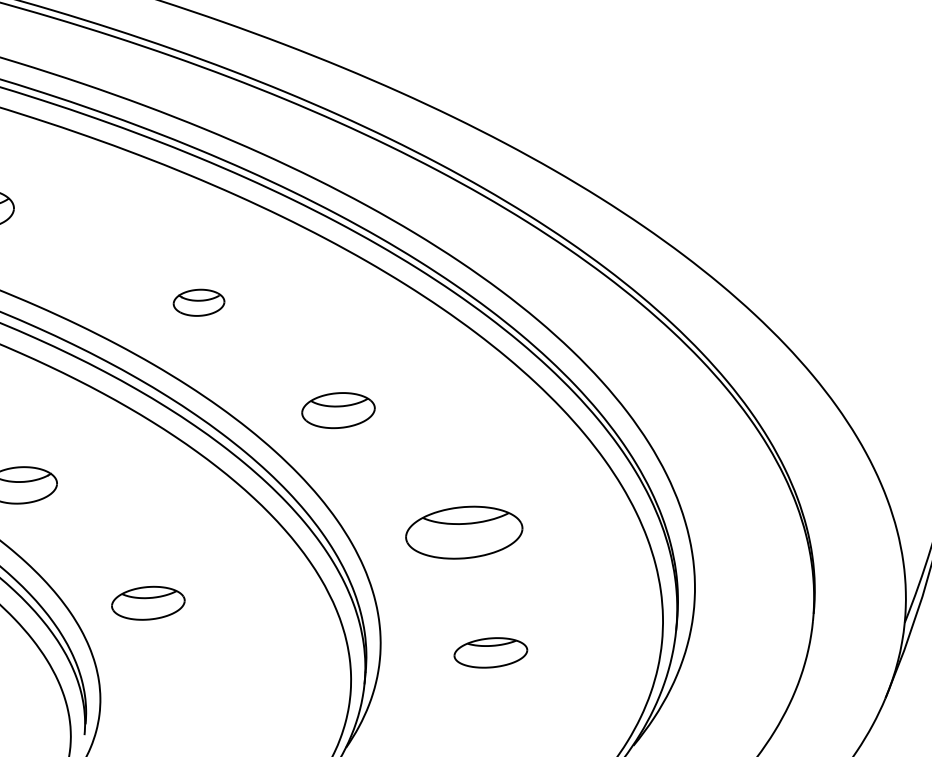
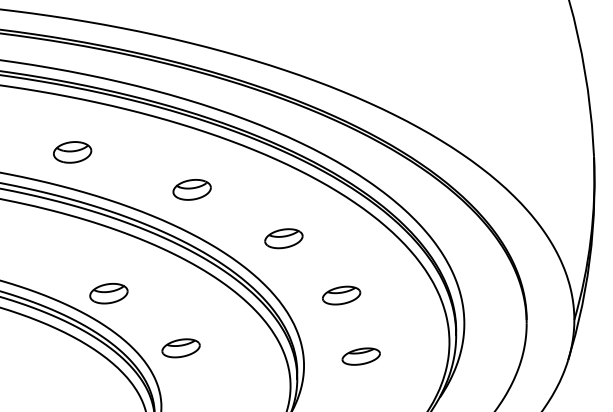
part: (197, 301) -> (191, 189), size x1.43
part: (337, 410) -> (283, 238), moved
part: (464, 532) -> (341, 295), size x0.62

